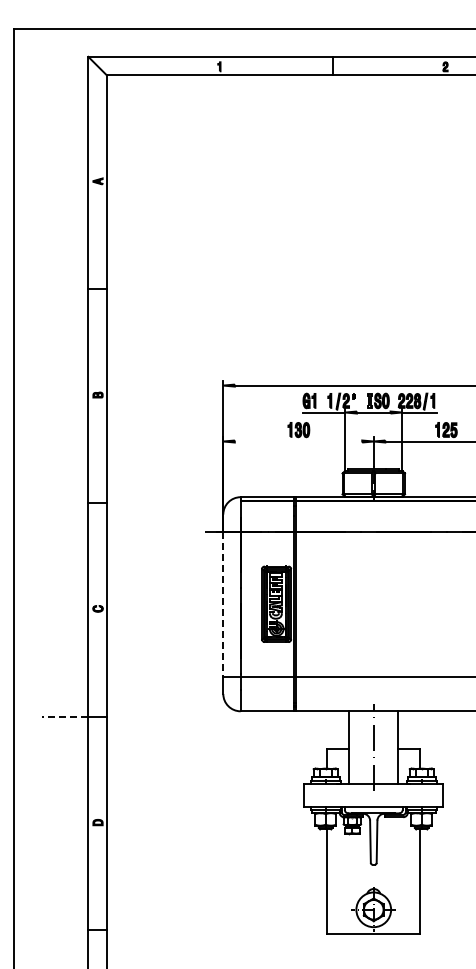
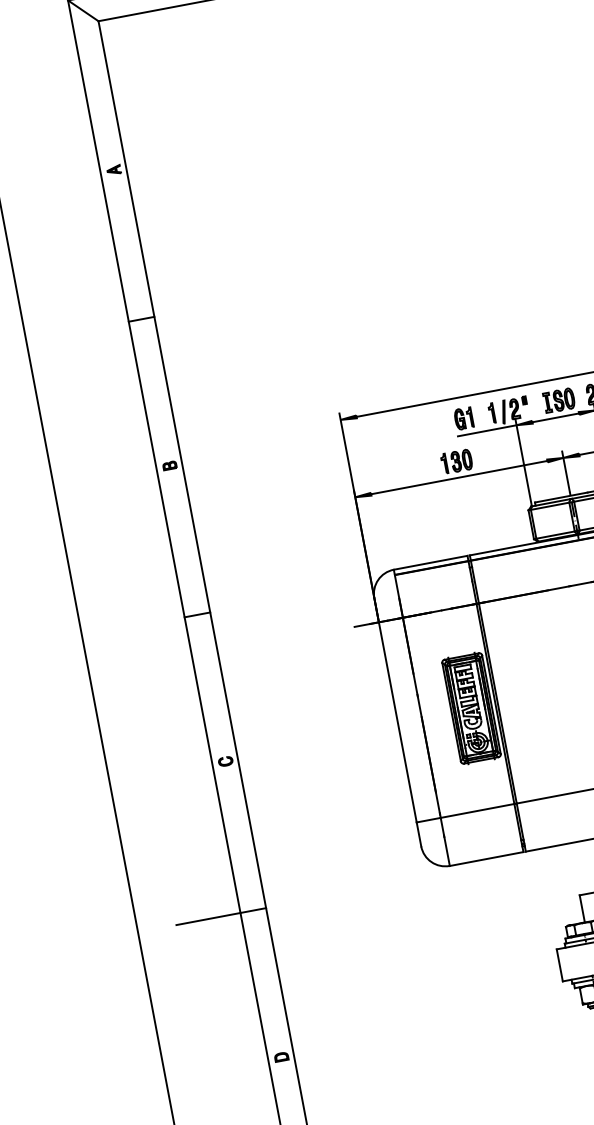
line: (298, 441) -> (459, 477), added
line: (223, 604) -> (398, 722), dashed -> solid
line: (64, 716) -> (207, 919), dashed -> solid

